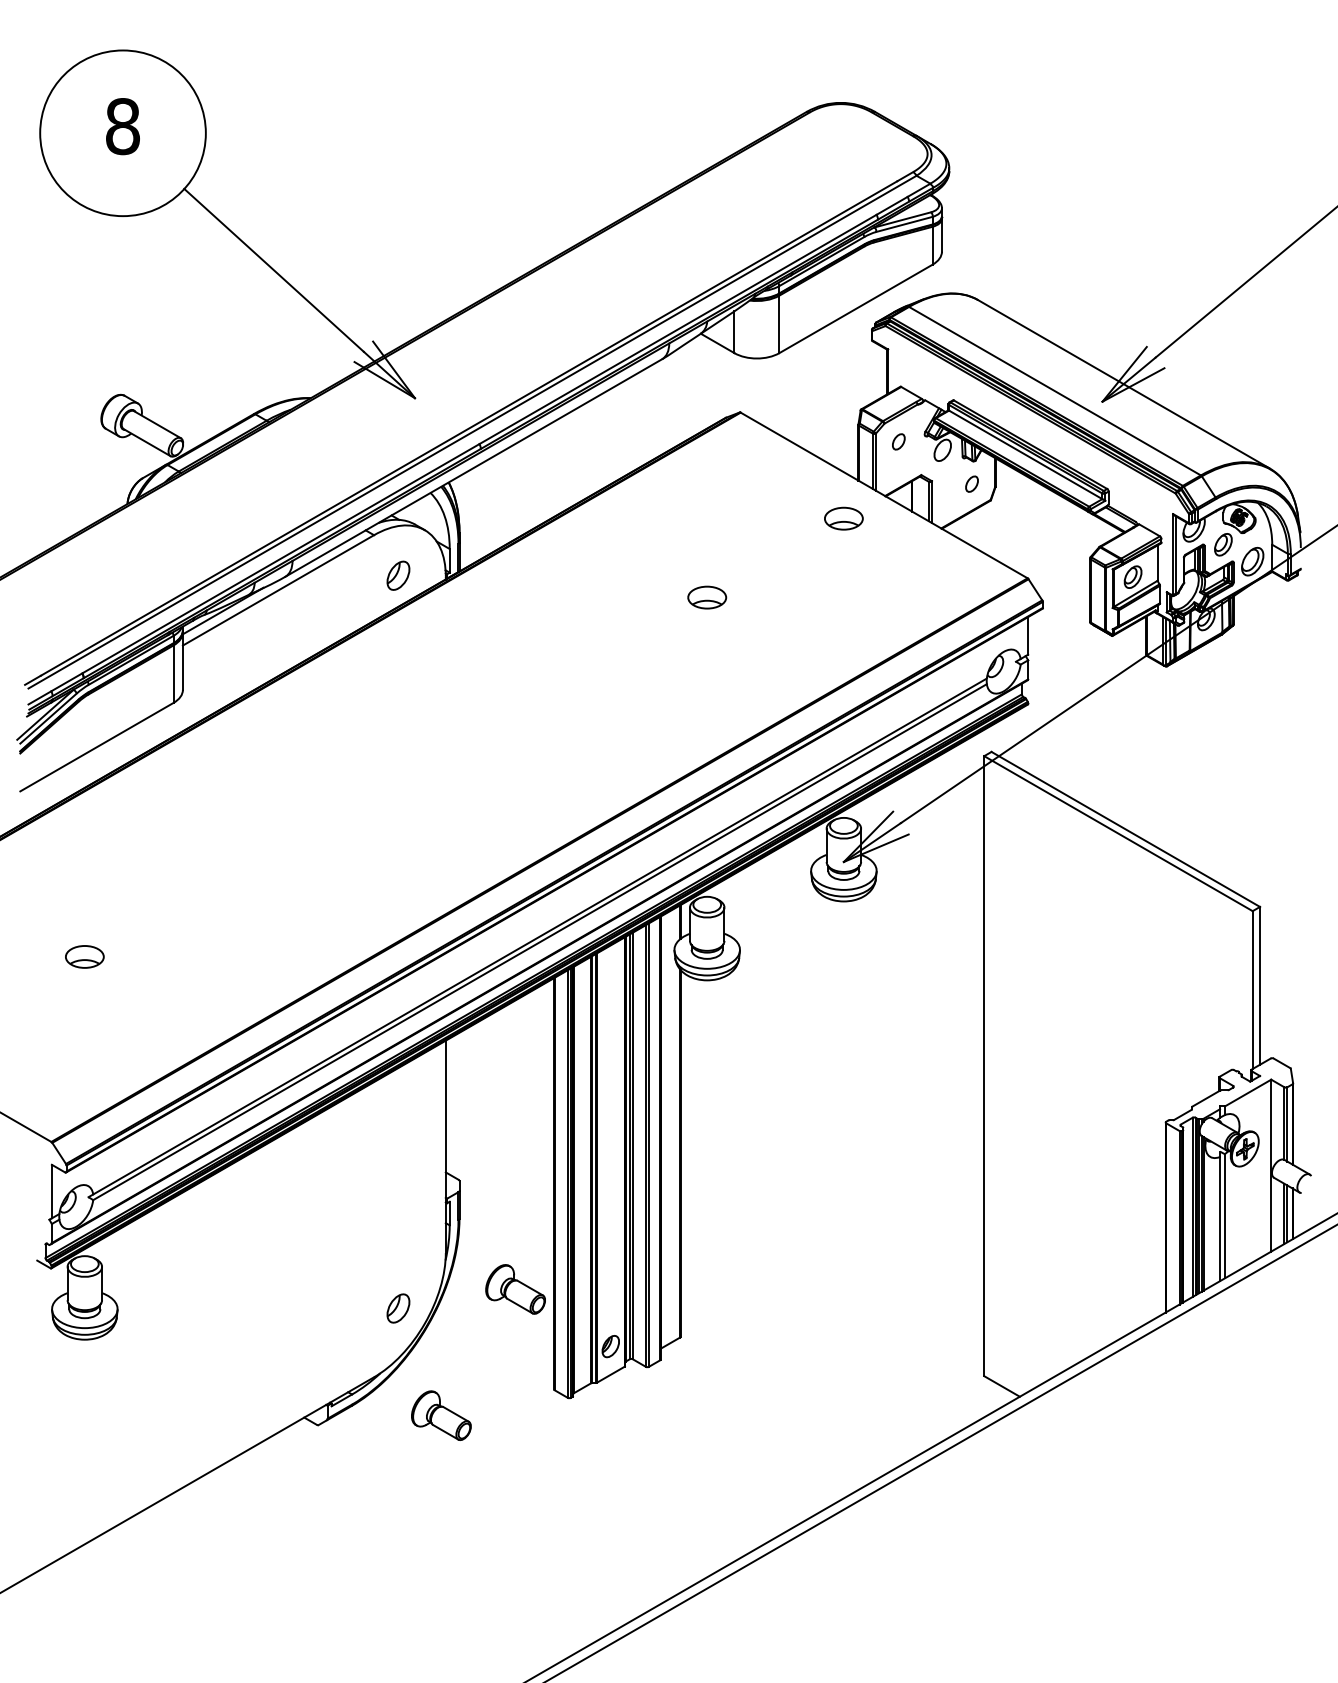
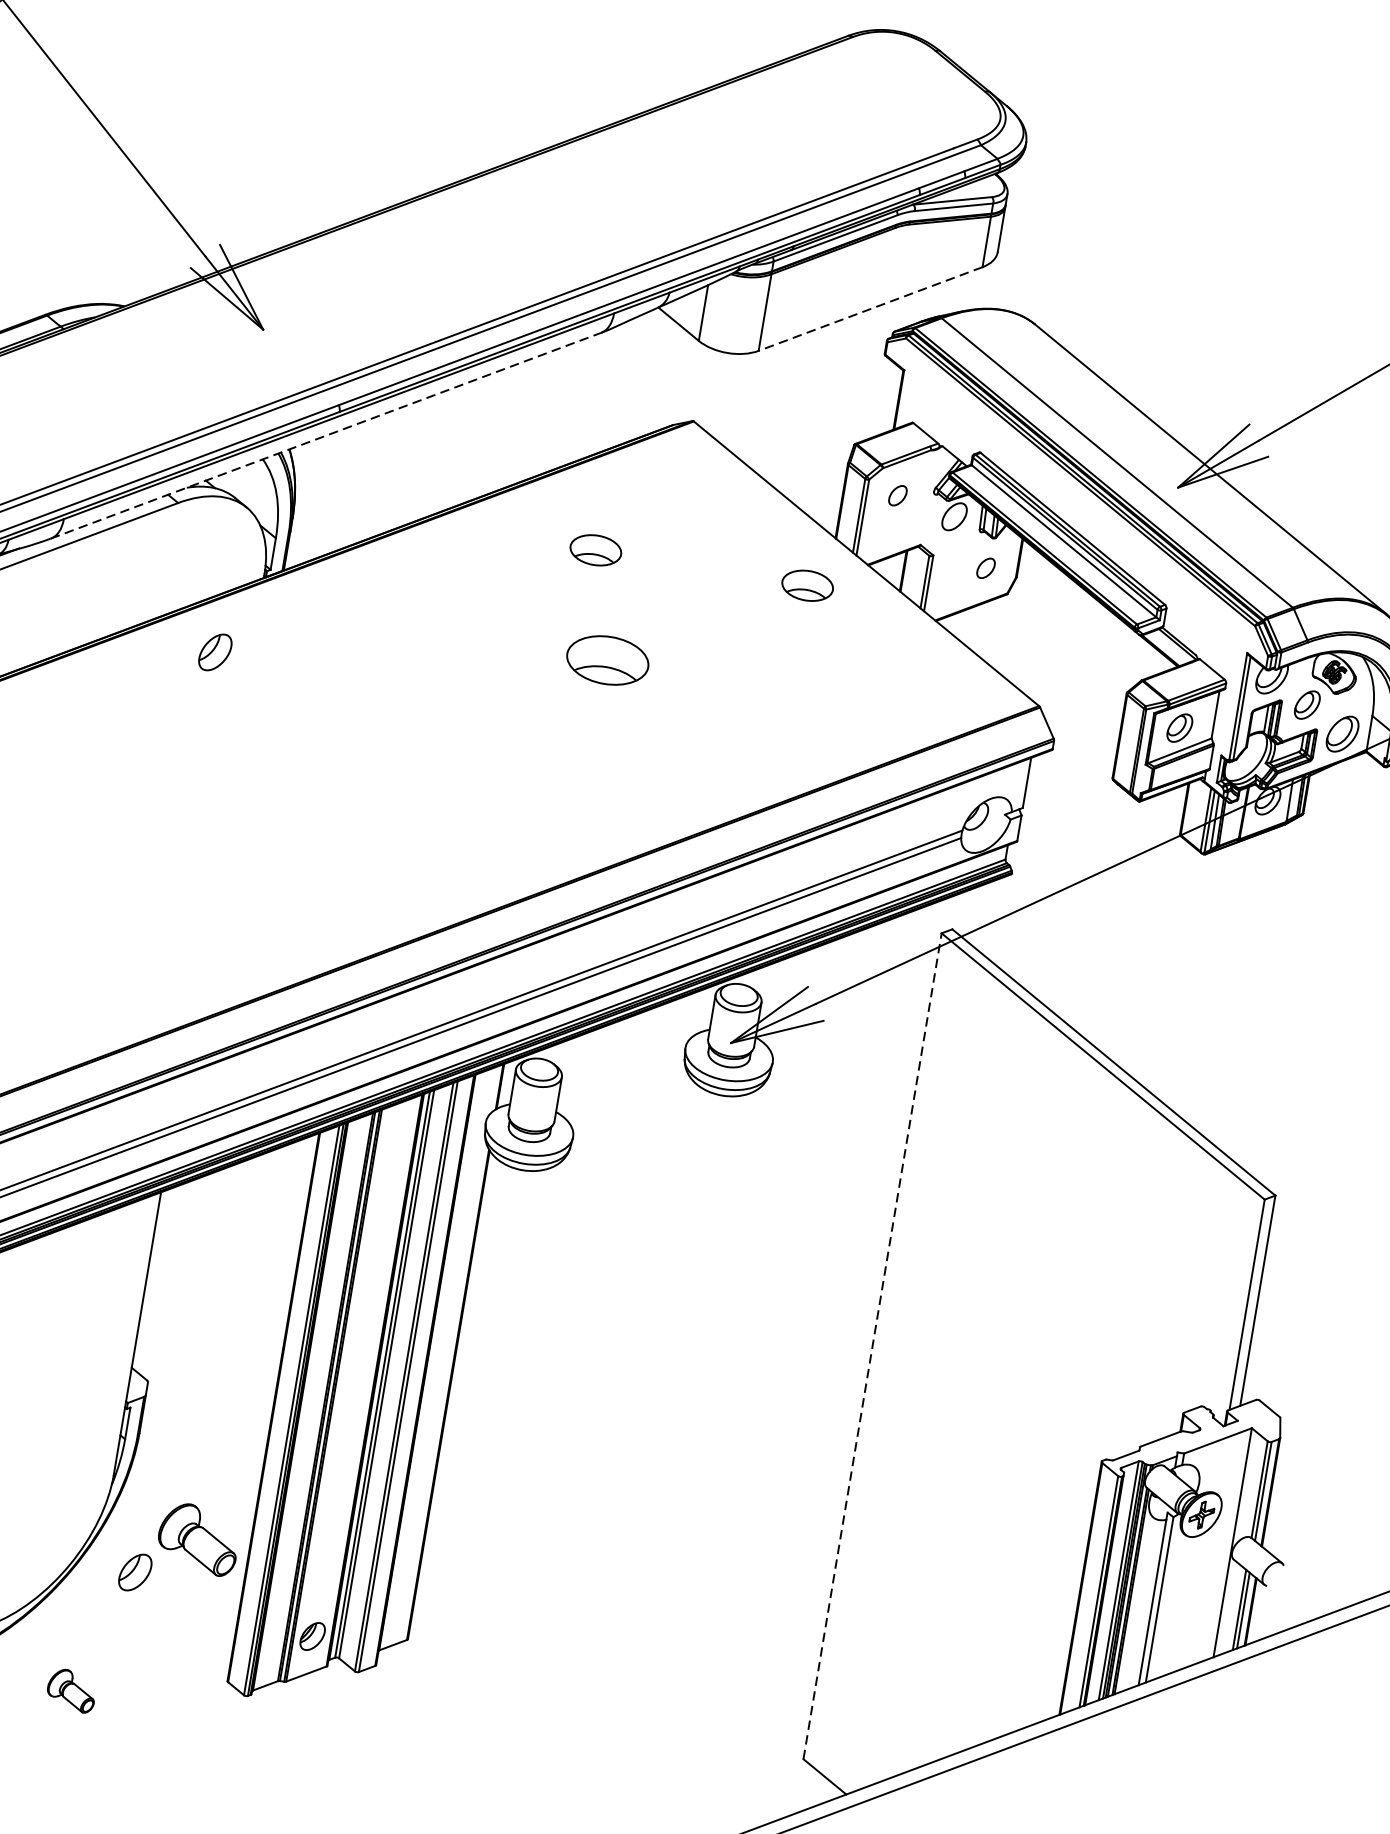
line: (855, 309) -> (869, 309), solid -> dashed
line: (474, 467) -> (327, 435), solid -> dashed
part: (684, 518) -> (595, 549), added
part: (398, 575) -> (215, 652), moved
part: (707, 597) -> (608, 660), size x1.6
line: (984, 1065) -> (873, 1345), solid -> dashed
part: (398, 1308) -> (135, 1572), moved
part: (441, 1415) -> (71, 1690), size x0.6

